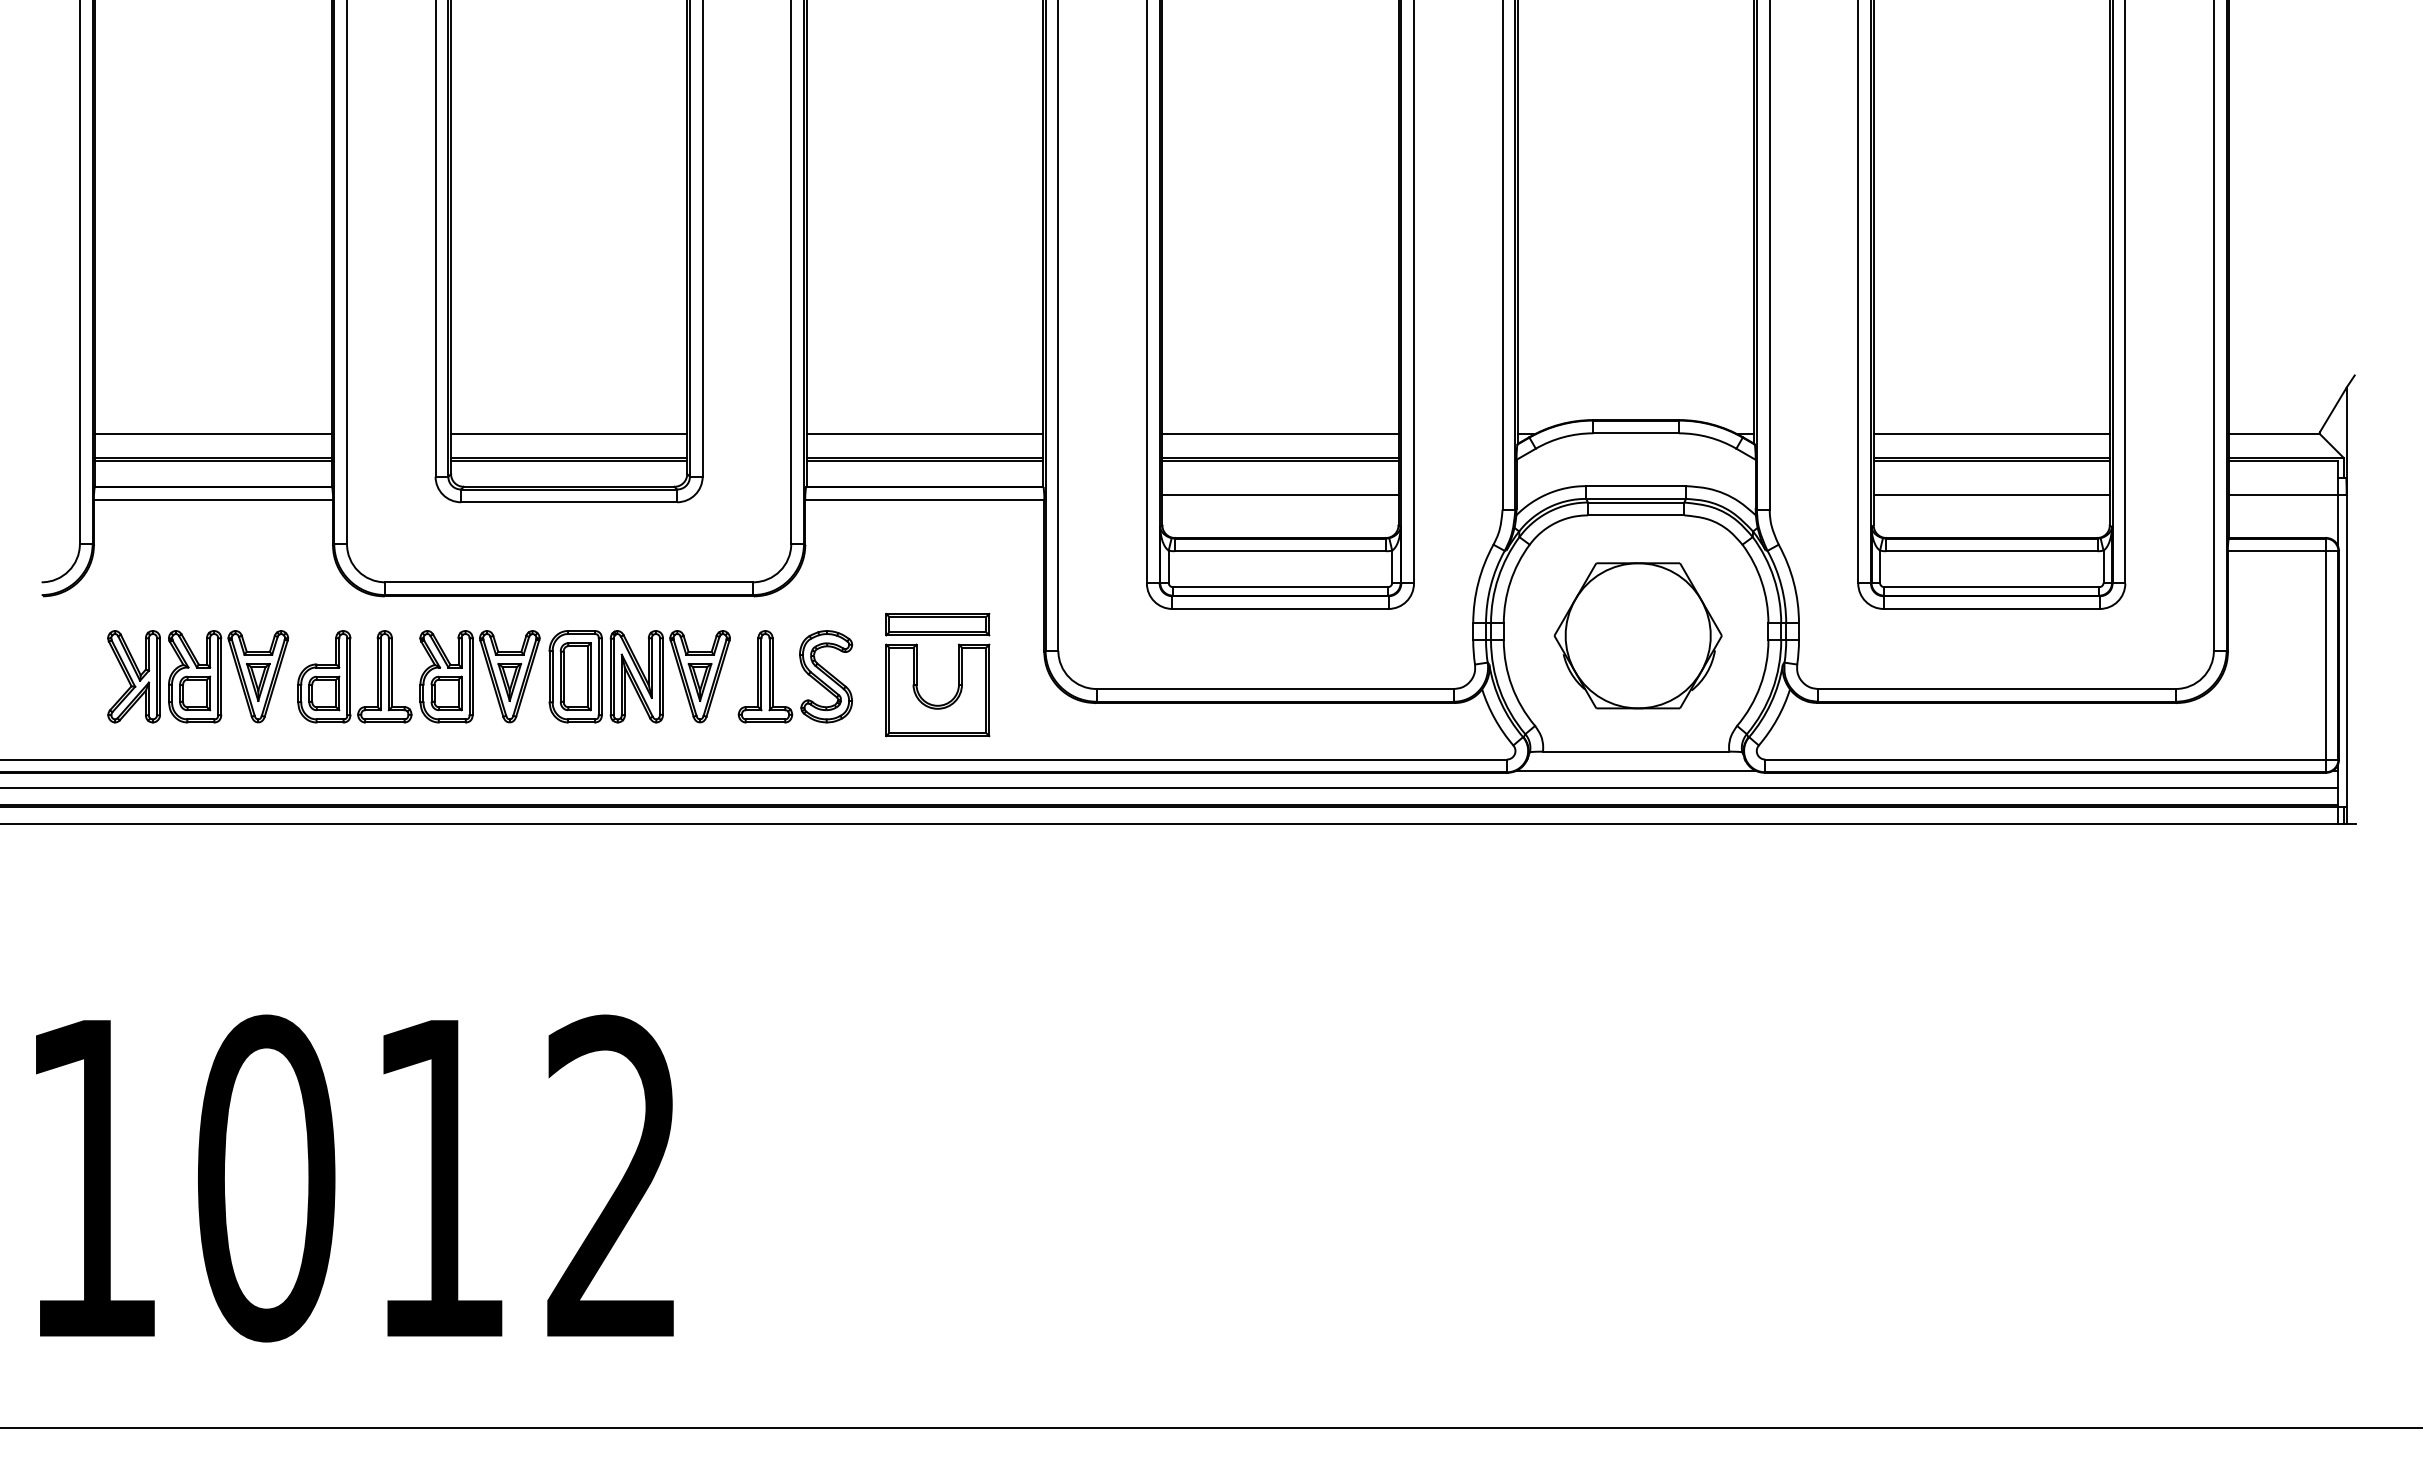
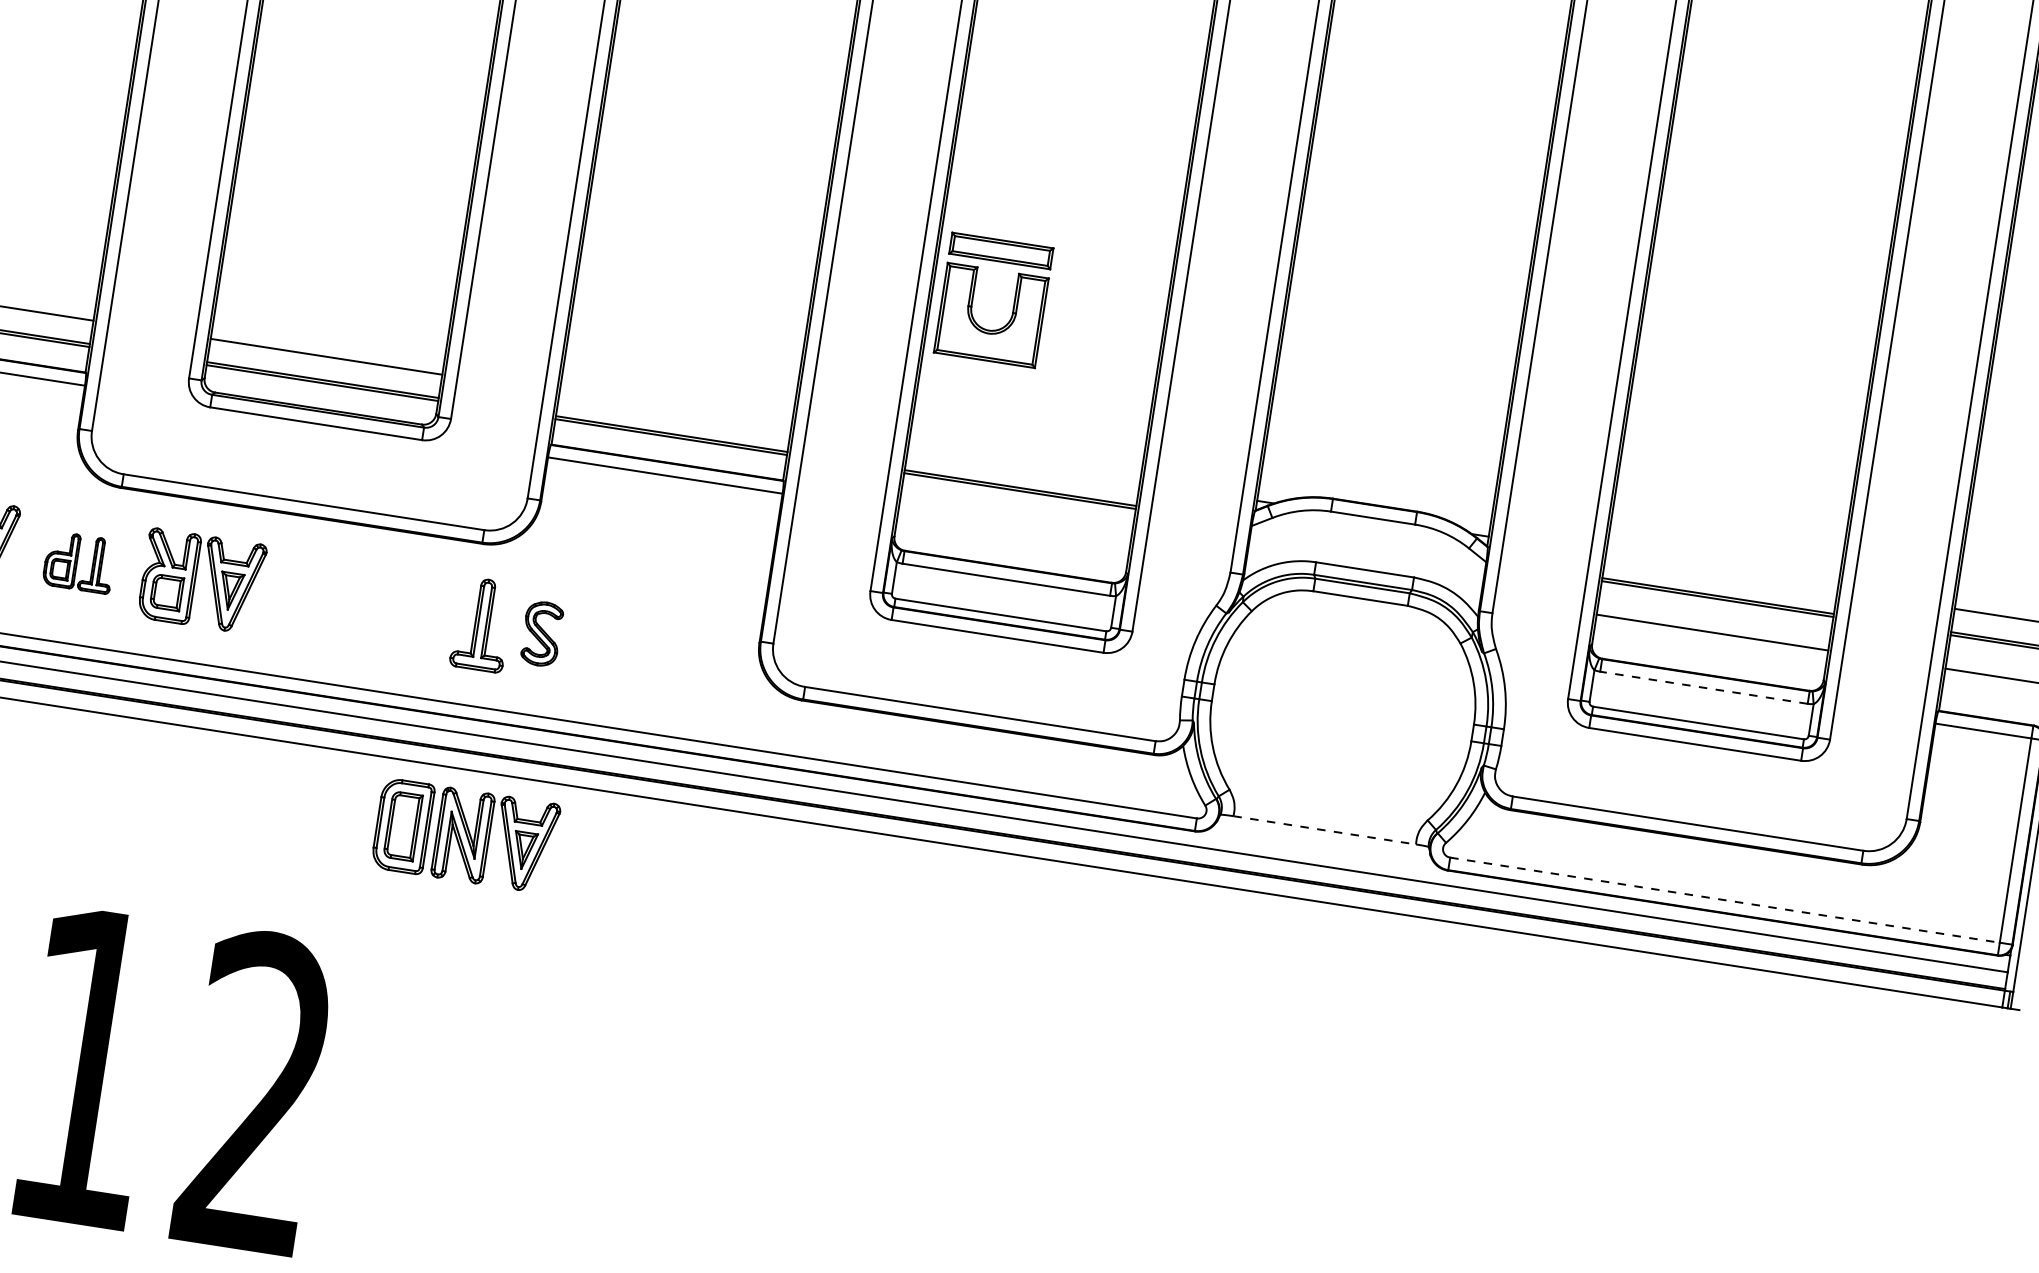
line: (924, 434) -> (674, 411), removed
line: (1280, 434) -> (1024, 465), removed
line: (1991, 434) -> (1721, 573), removed
line: (1280, 494) -> (1015, 524), removed
line: (1991, 551) -> (1703, 687), solid -> dashed
part: (1637, 635) -> (1343, 716), removed
part: (917, 674) -> (973, 296), moved
part: (354, 676) -> (79, 562), size x0.6
part: (639, 676) -> (465, 835), moved
part: (826, 676) -> (542, 633), size x0.7
line: (1636, 751) -> (1325, 830), solid -> dashed
line: (2045, 759) -> (1725, 900), solid -> dashed
line: (1635, 770) -> (1321, 848), removed

